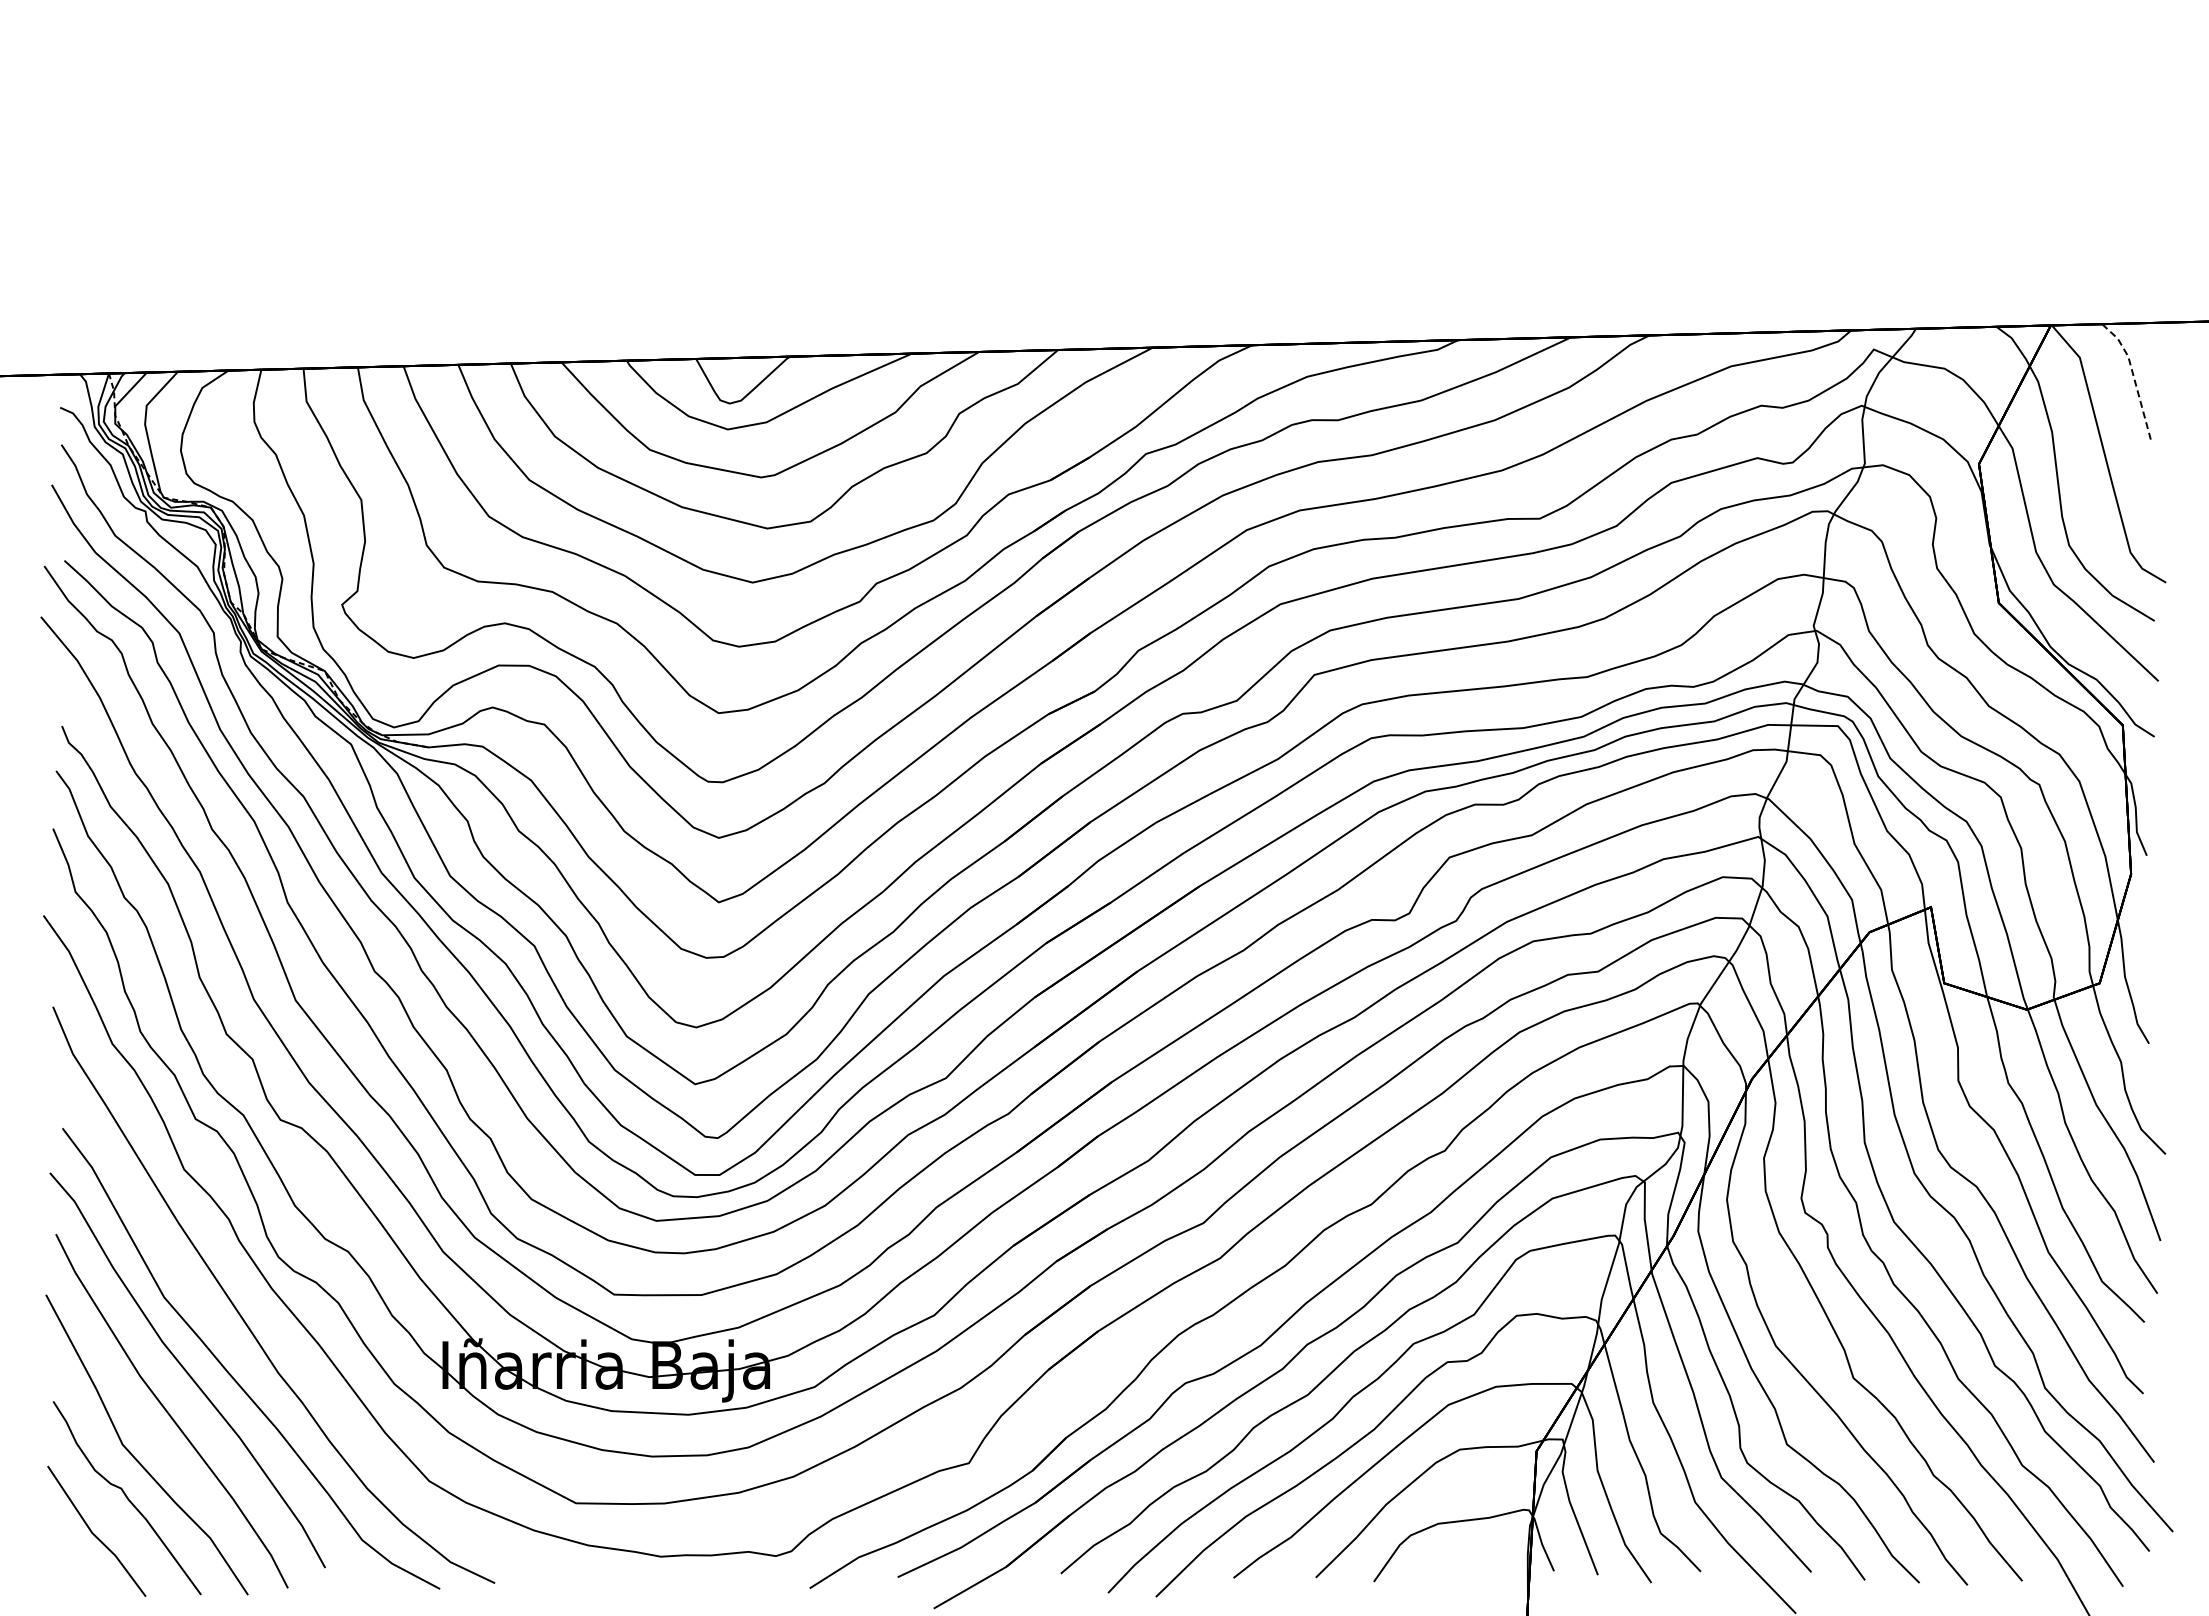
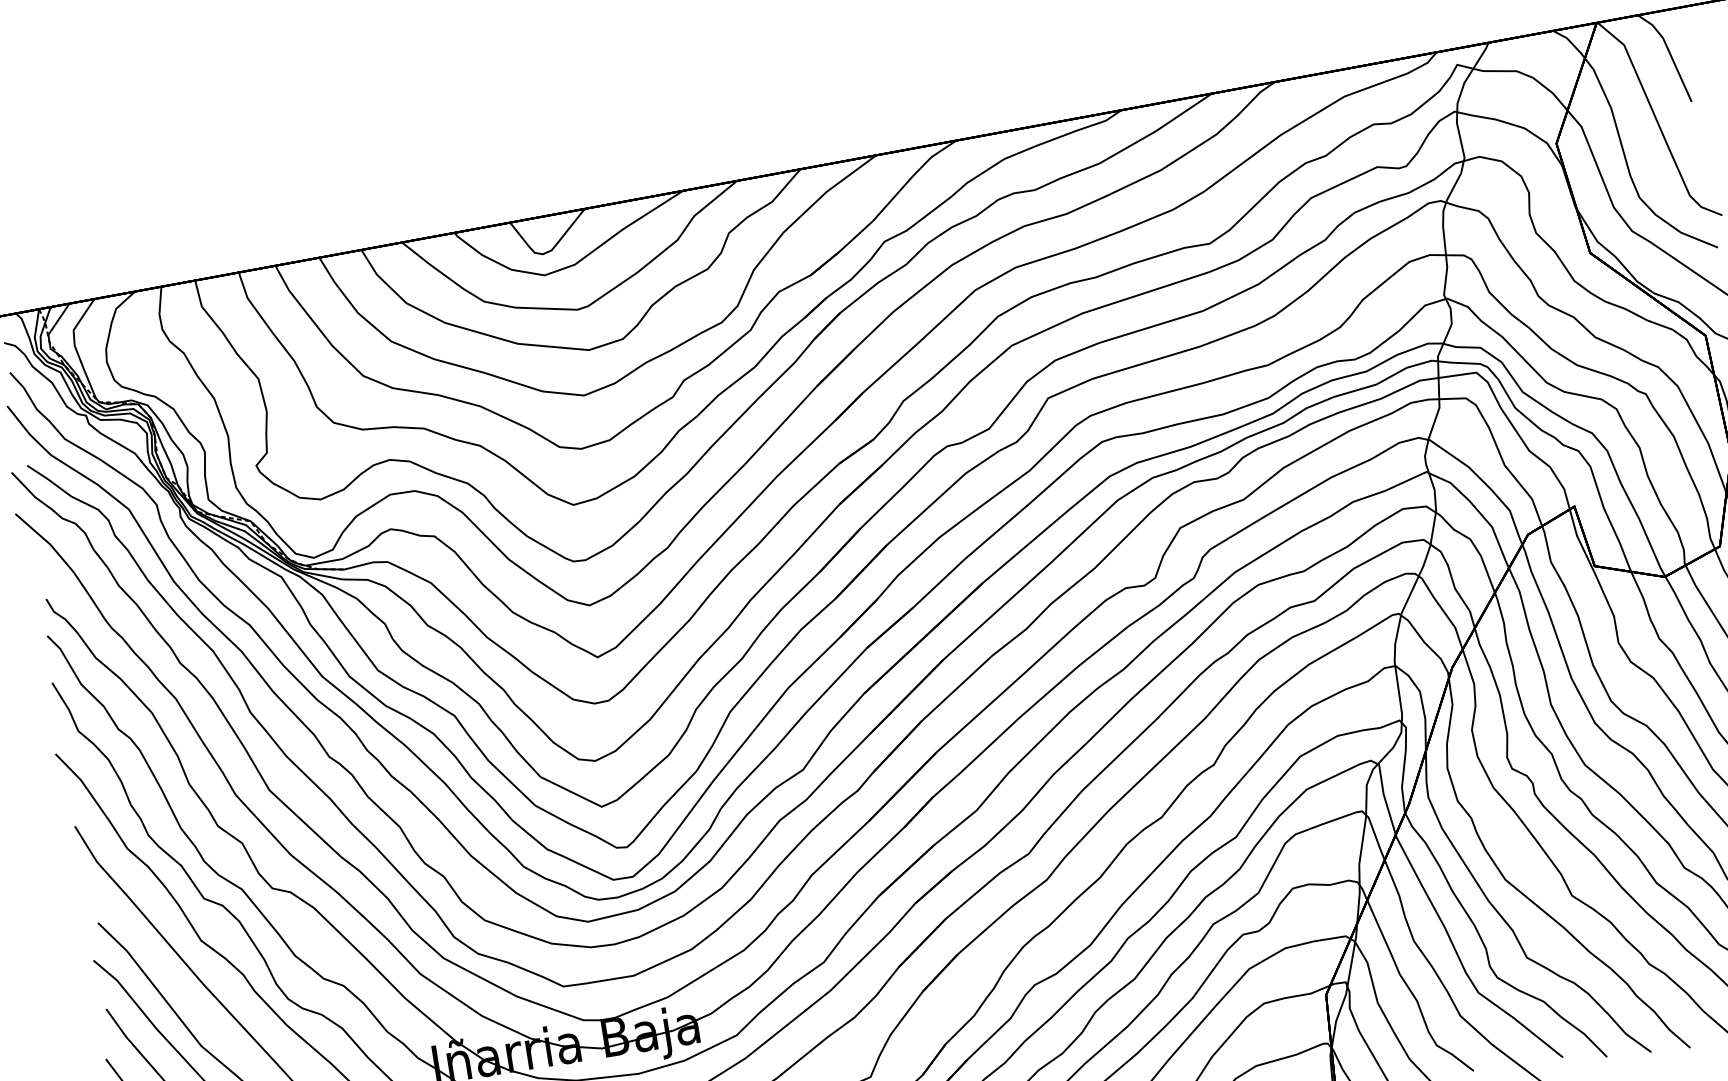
line: (2133, 376) -> (1669, 53), dashed -> solid

